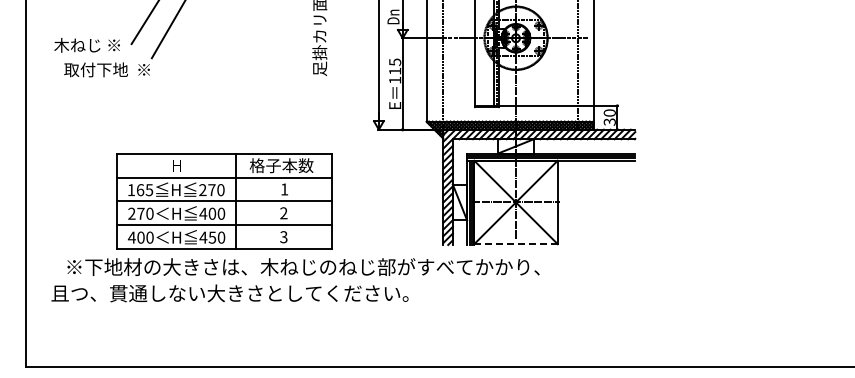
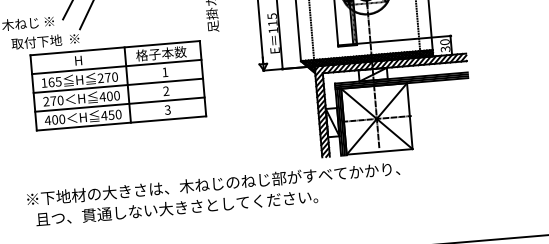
part: (224, 201) -> (118, 85), moved
line: (516, 244) -> (380, 152), dashed -> solid
text: (229, 293) -> (176, 208), moved

